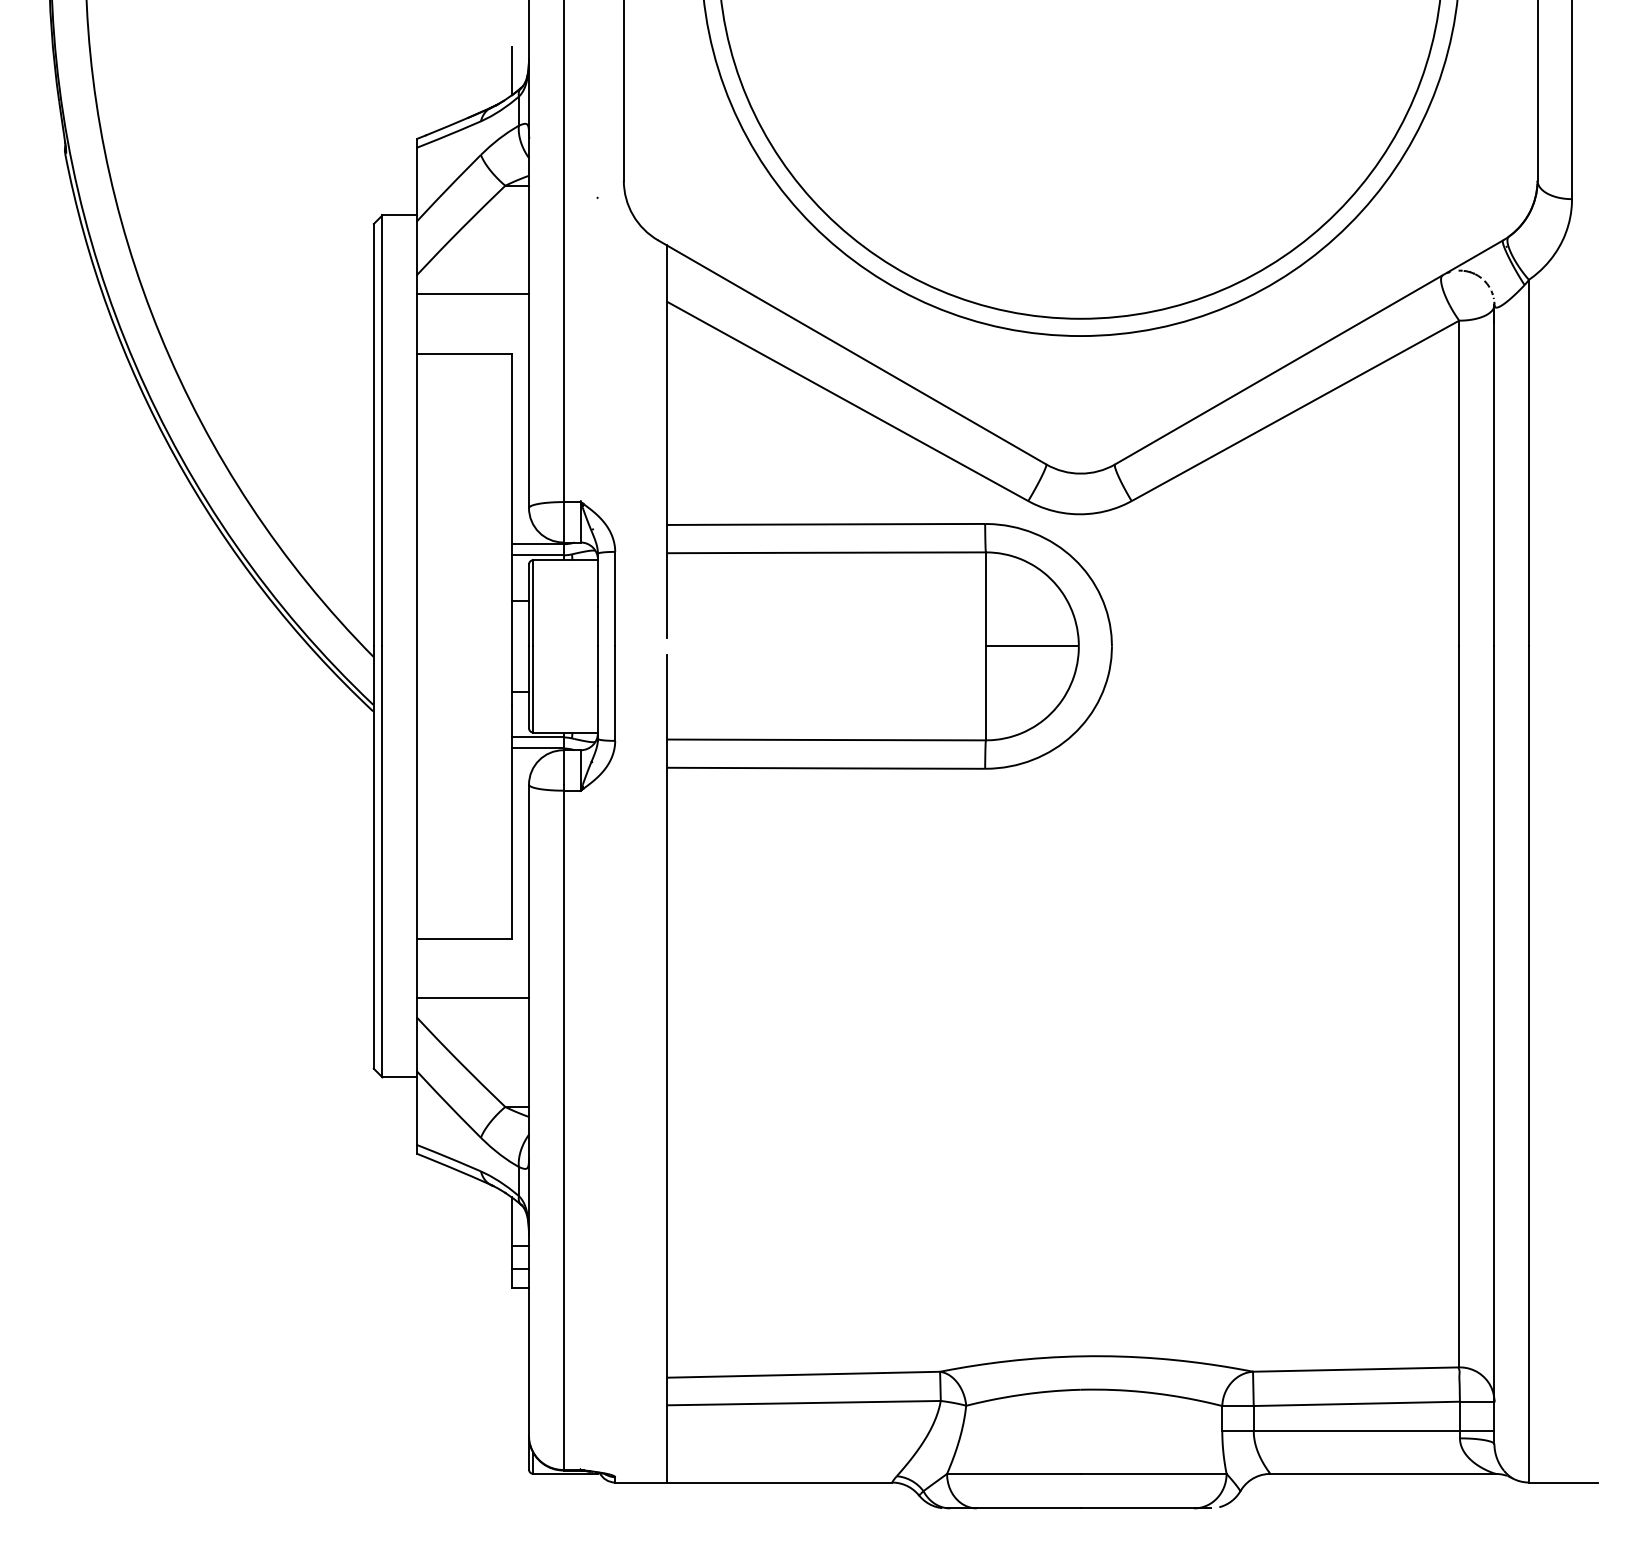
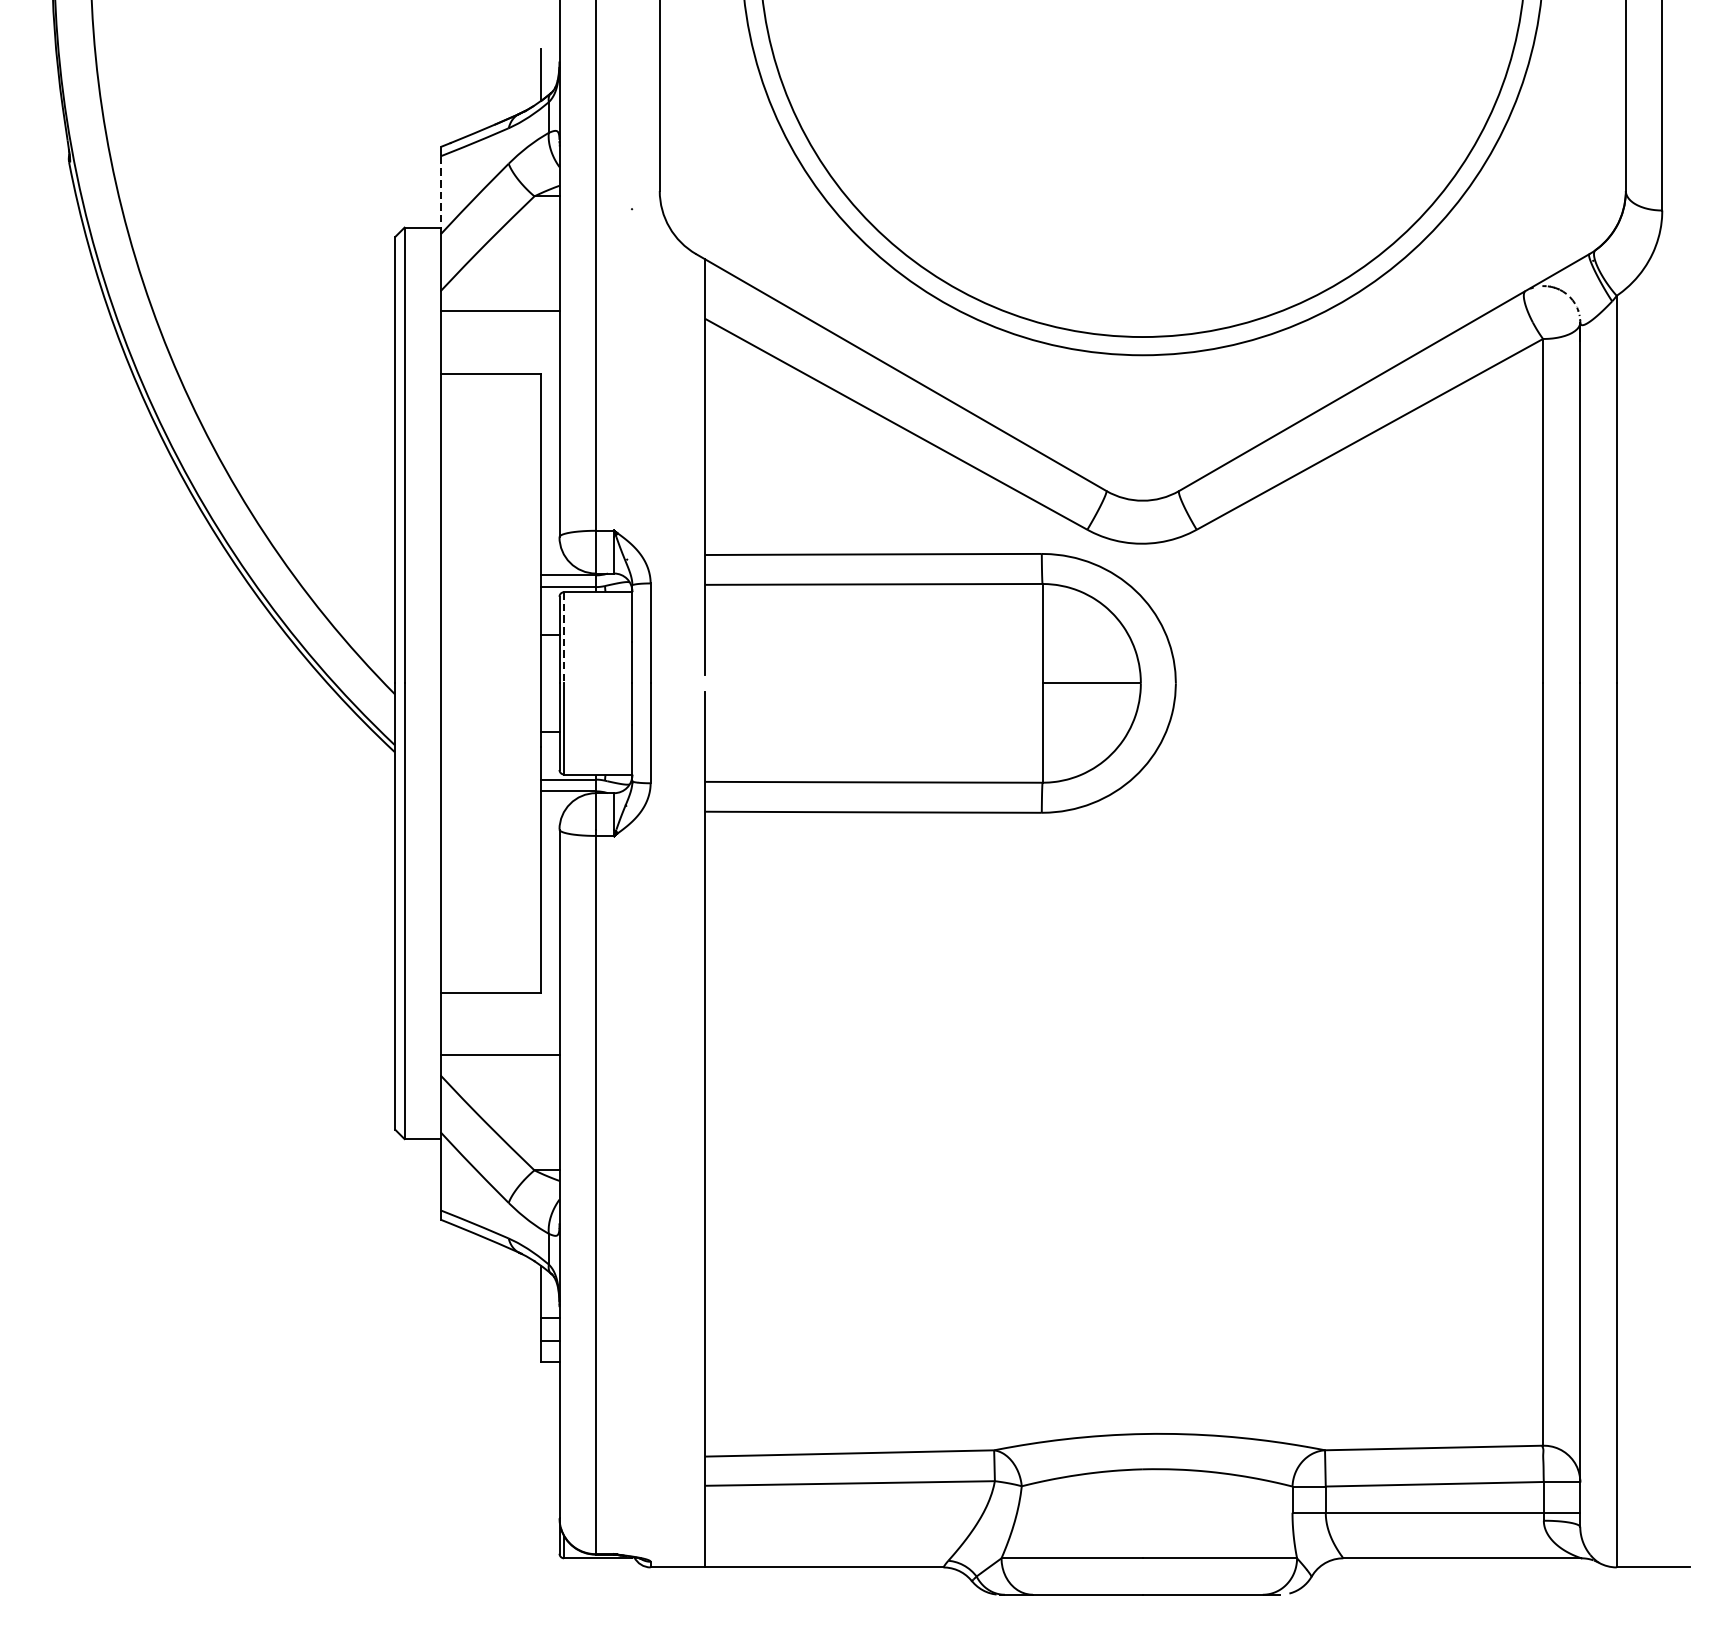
line: (416, 184) -> (440, 195), solid -> dashed
line: (533, 603) -> (564, 638), solid -> dashed

